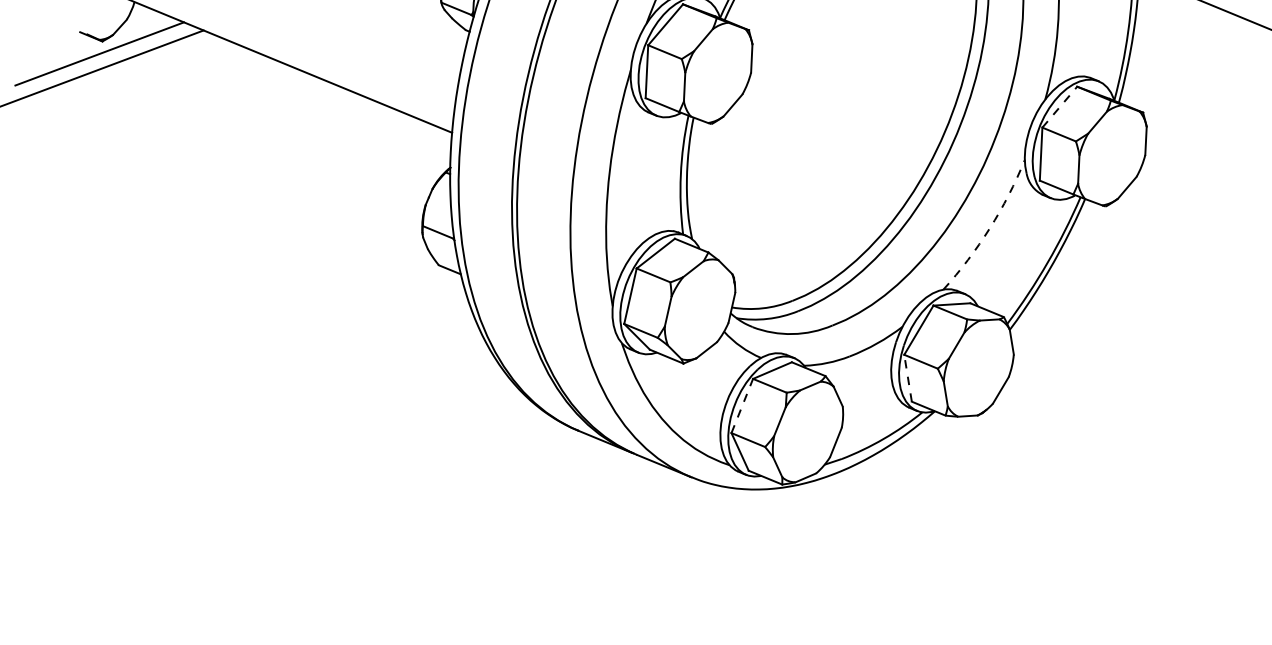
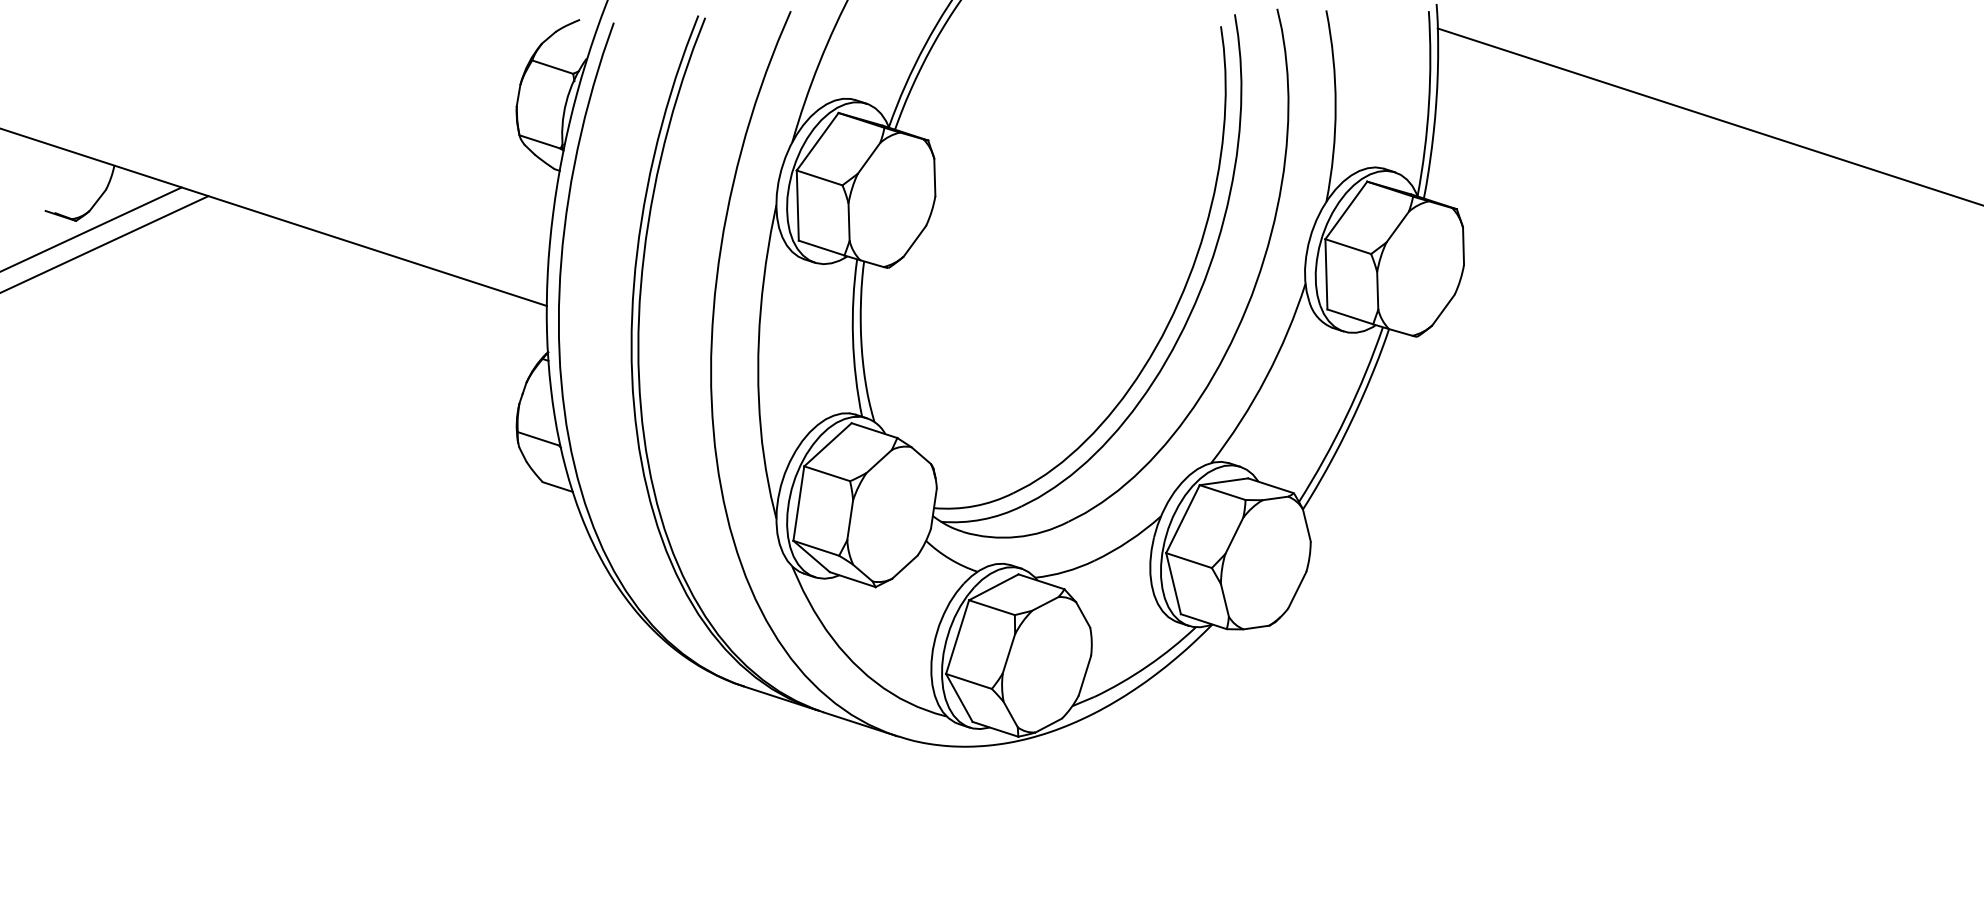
line: (1059, 107) -> (1346, 210), dashed -> solid
arc: (990, 228) -> (1266, 377), dashed -> solid
line: (908, 378) -> (1173, 583), dashed -> solid
line: (742, 406) -> (957, 637), dashed -> solid

